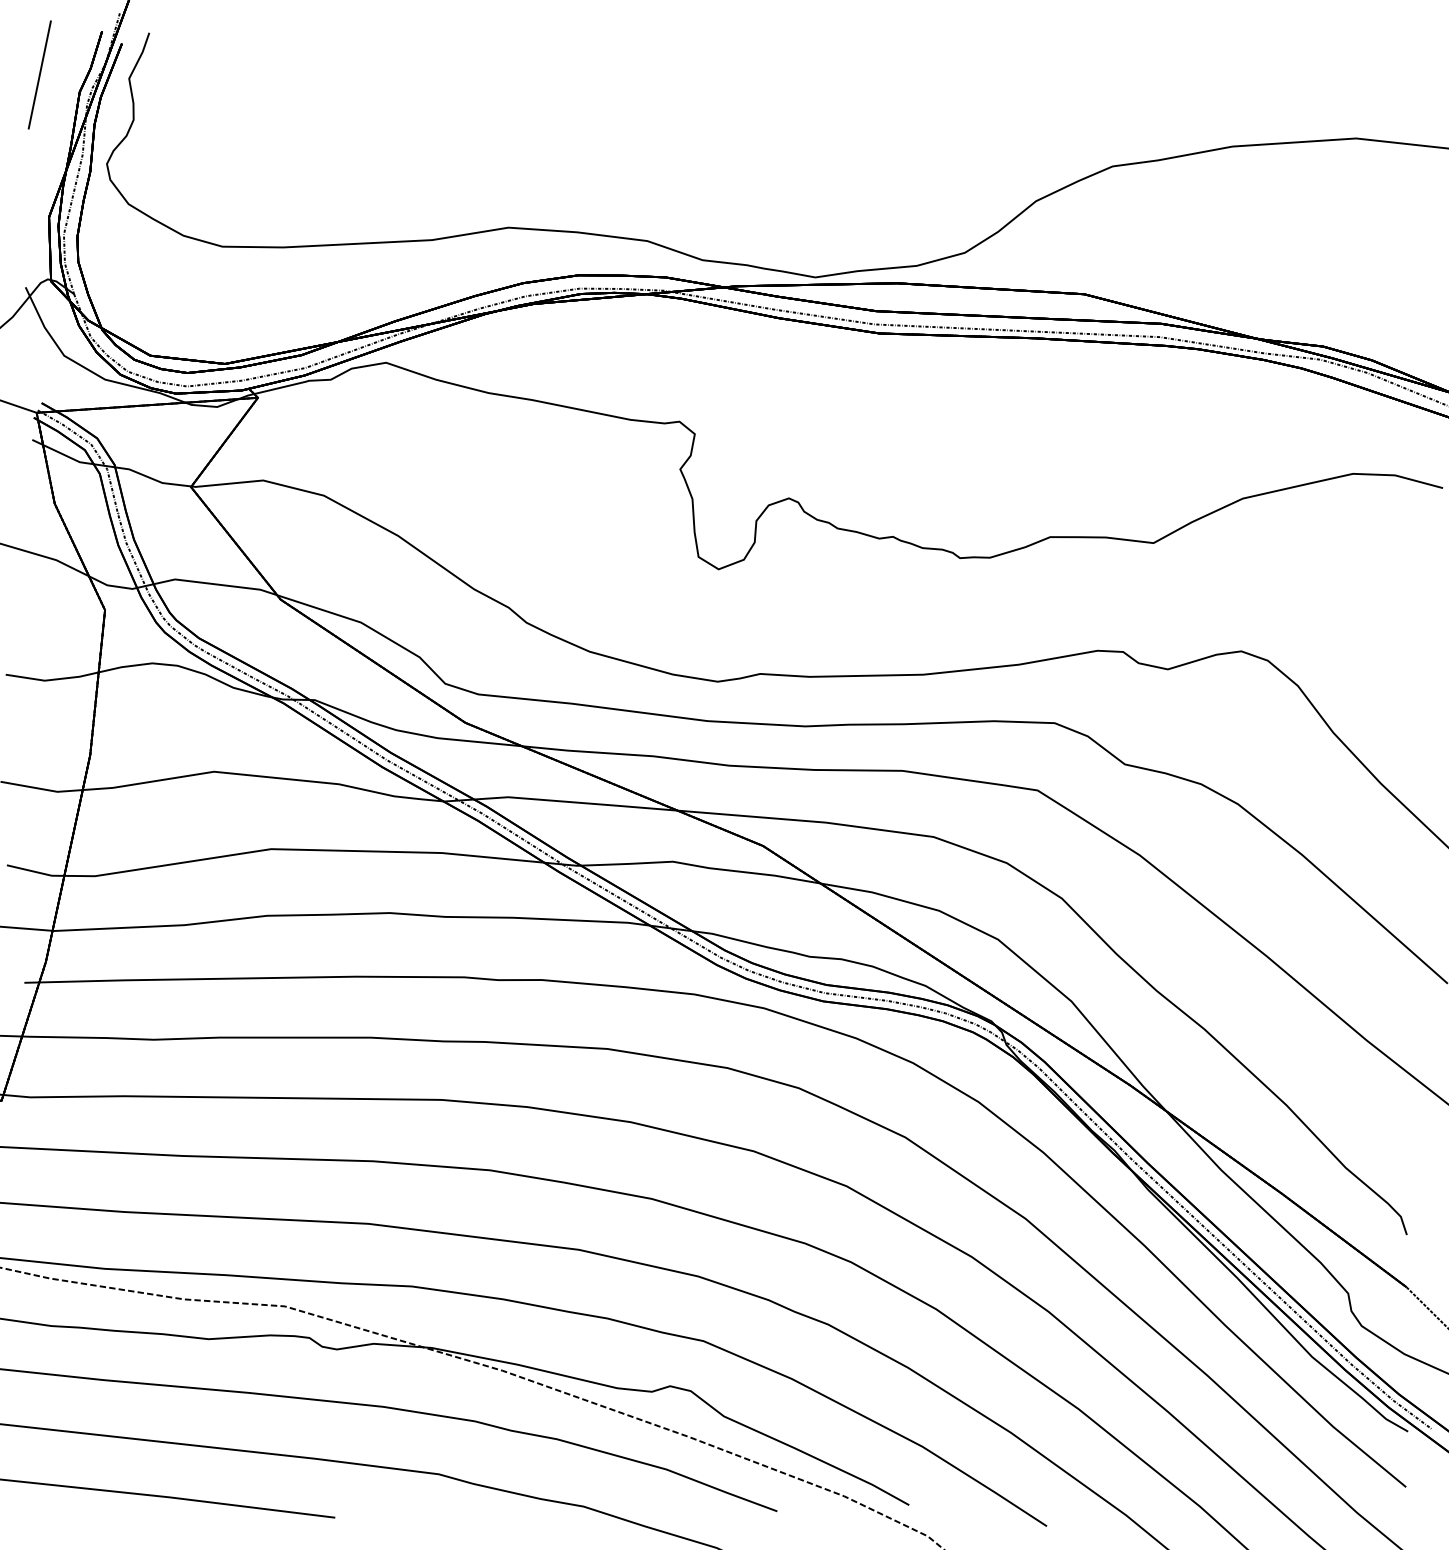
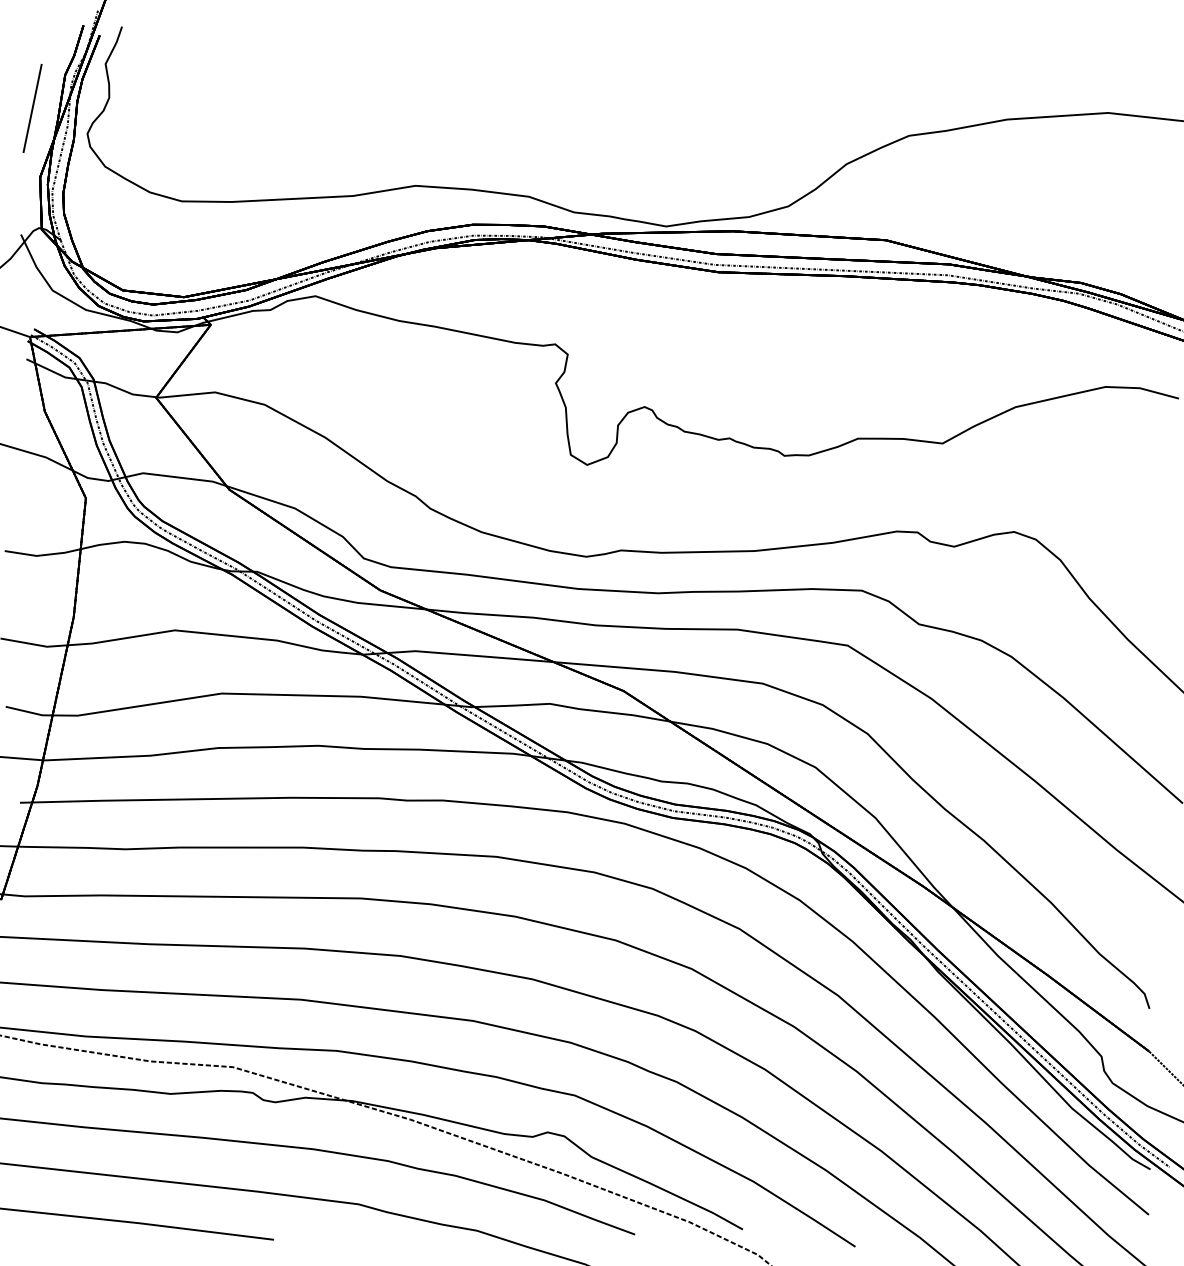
line: (39, 74) -> (32, 108), moved

